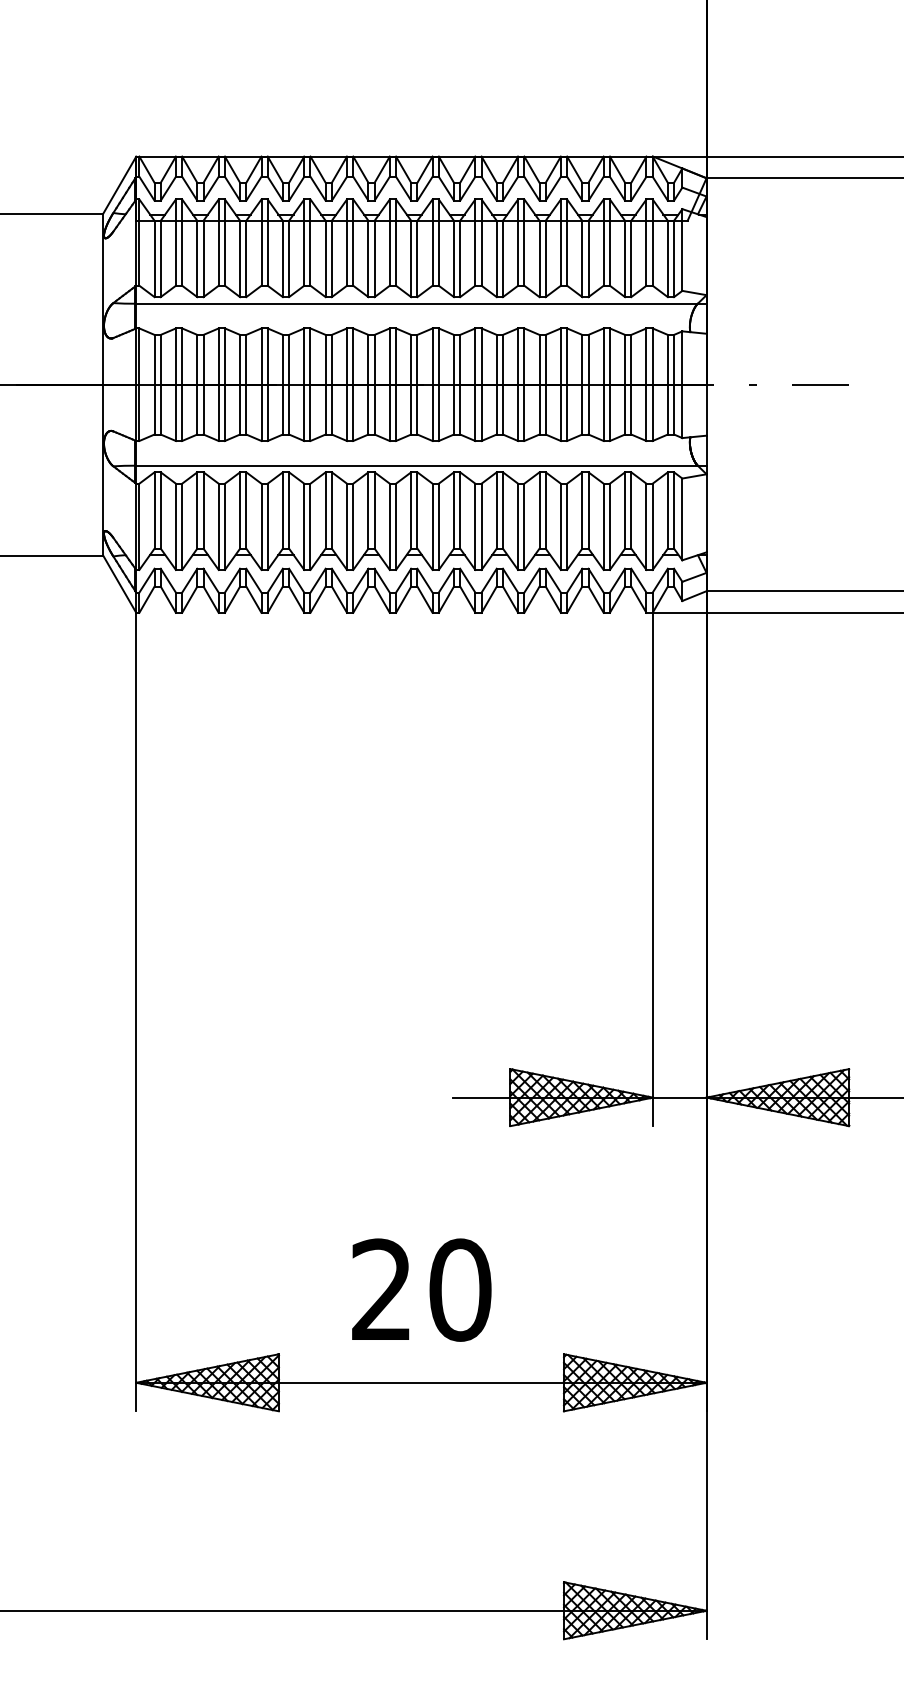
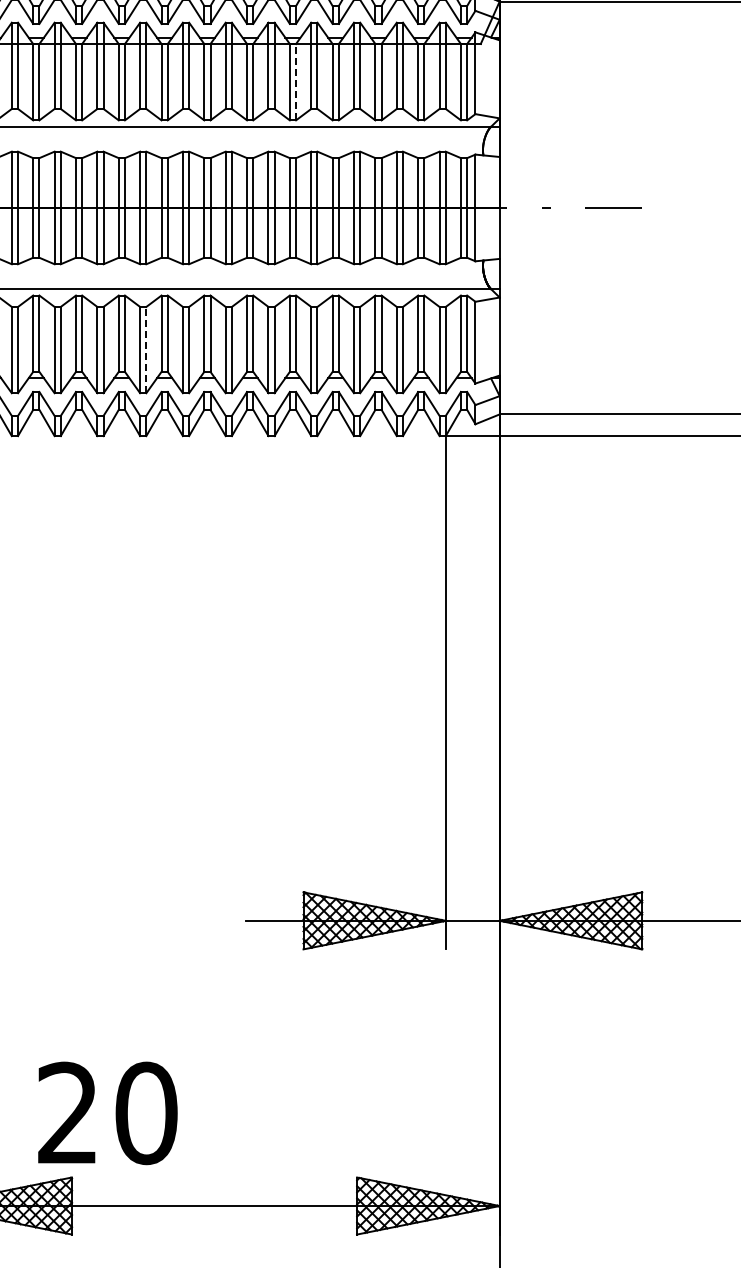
line: (502, 258) -> (295, 81), solid -> dashed
line: (353, 526) -> (146, 349), solid -> dashed
text: (421, 1289) -> (107, 1112), moved

